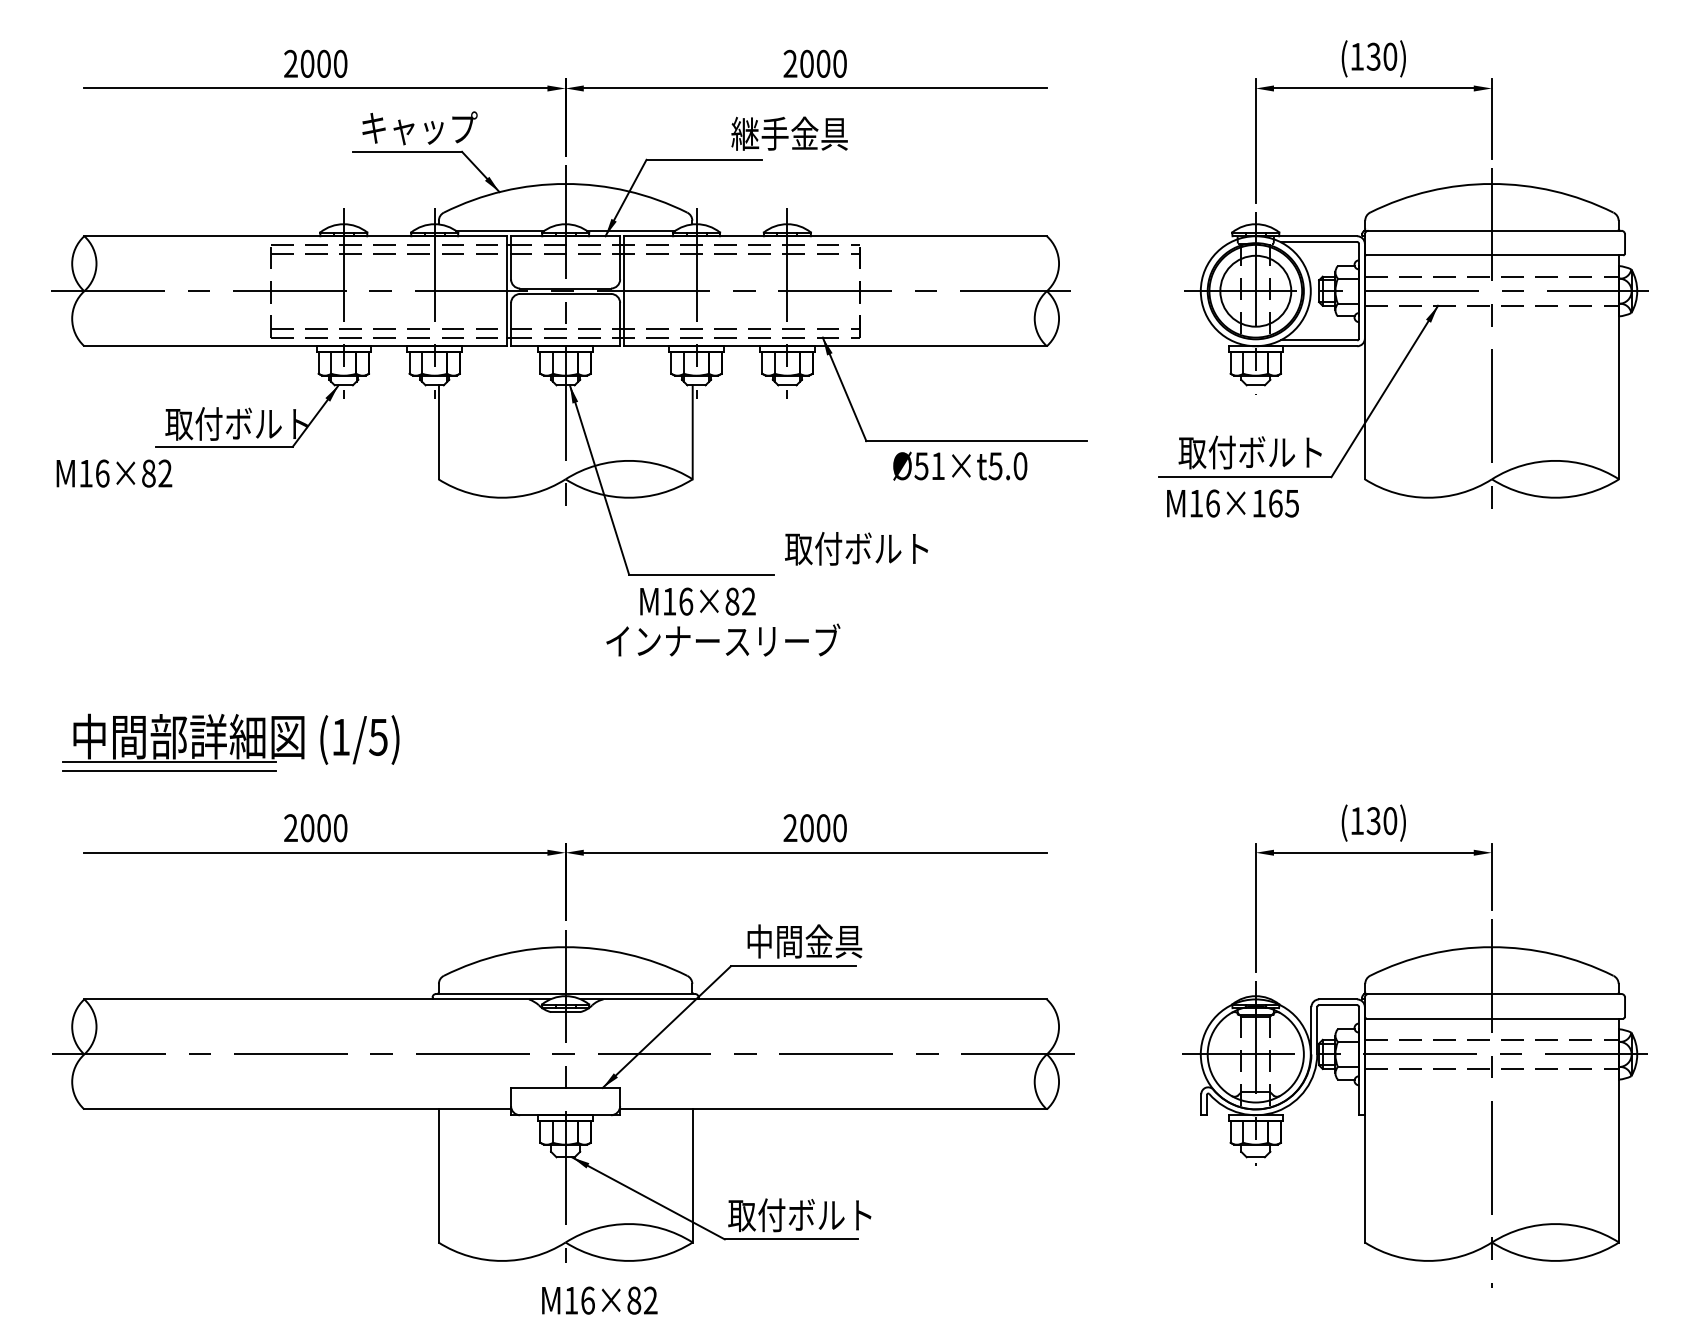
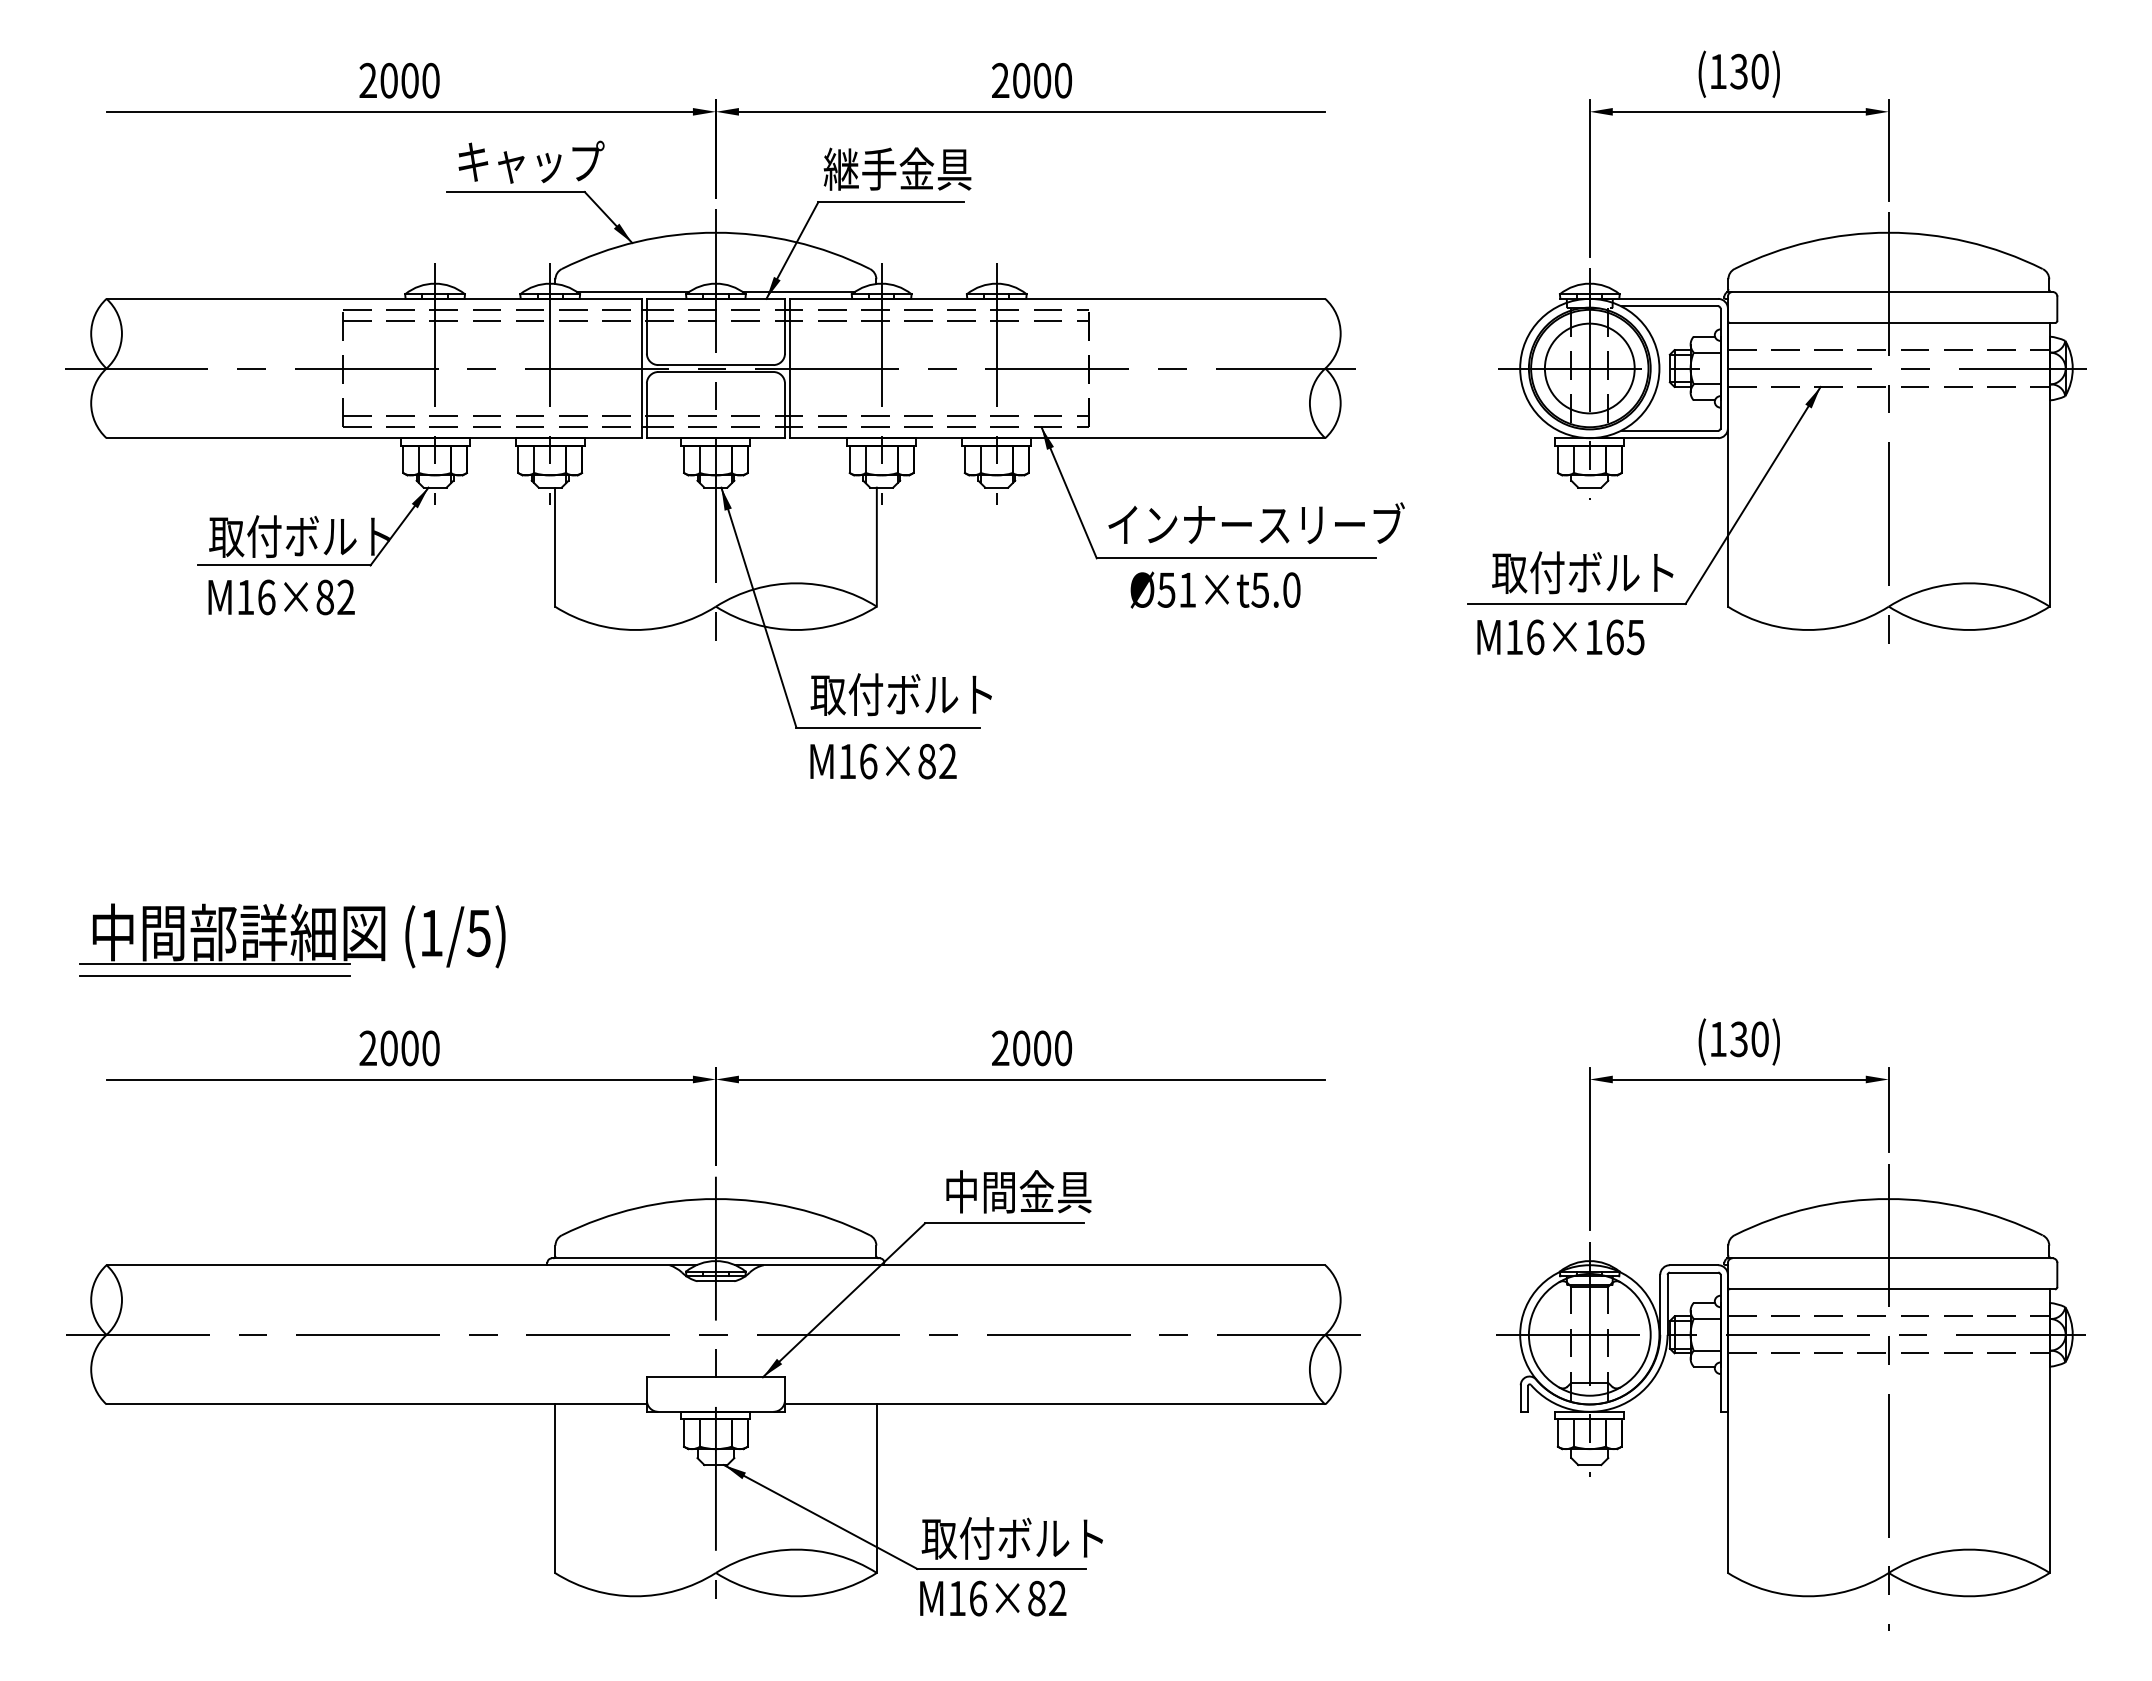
text: (789, 133) -> (897, 168), moved
text: (114, 473) -> (281, 597), moved
text: (855, 548) -> (900, 694), moved
text: (723, 640) -> (1256, 523), moved
text: (600, 1300) -> (993, 1598), moved

